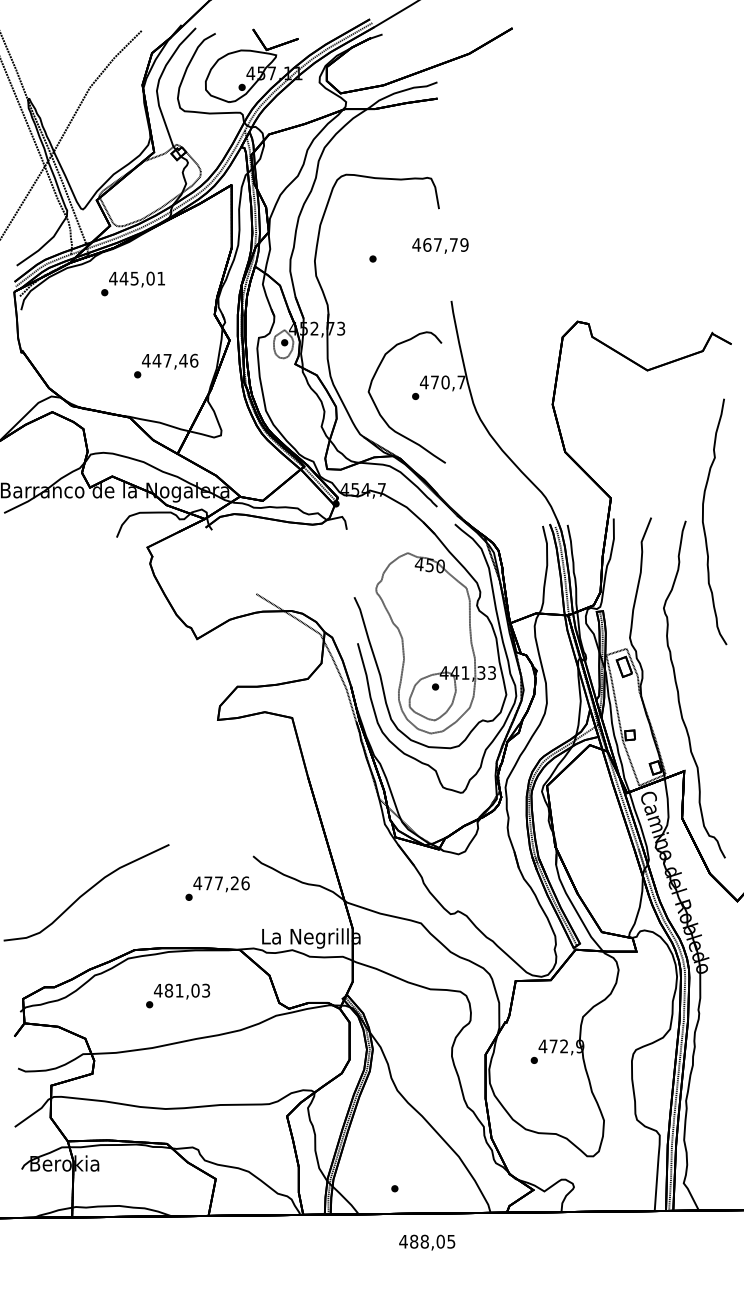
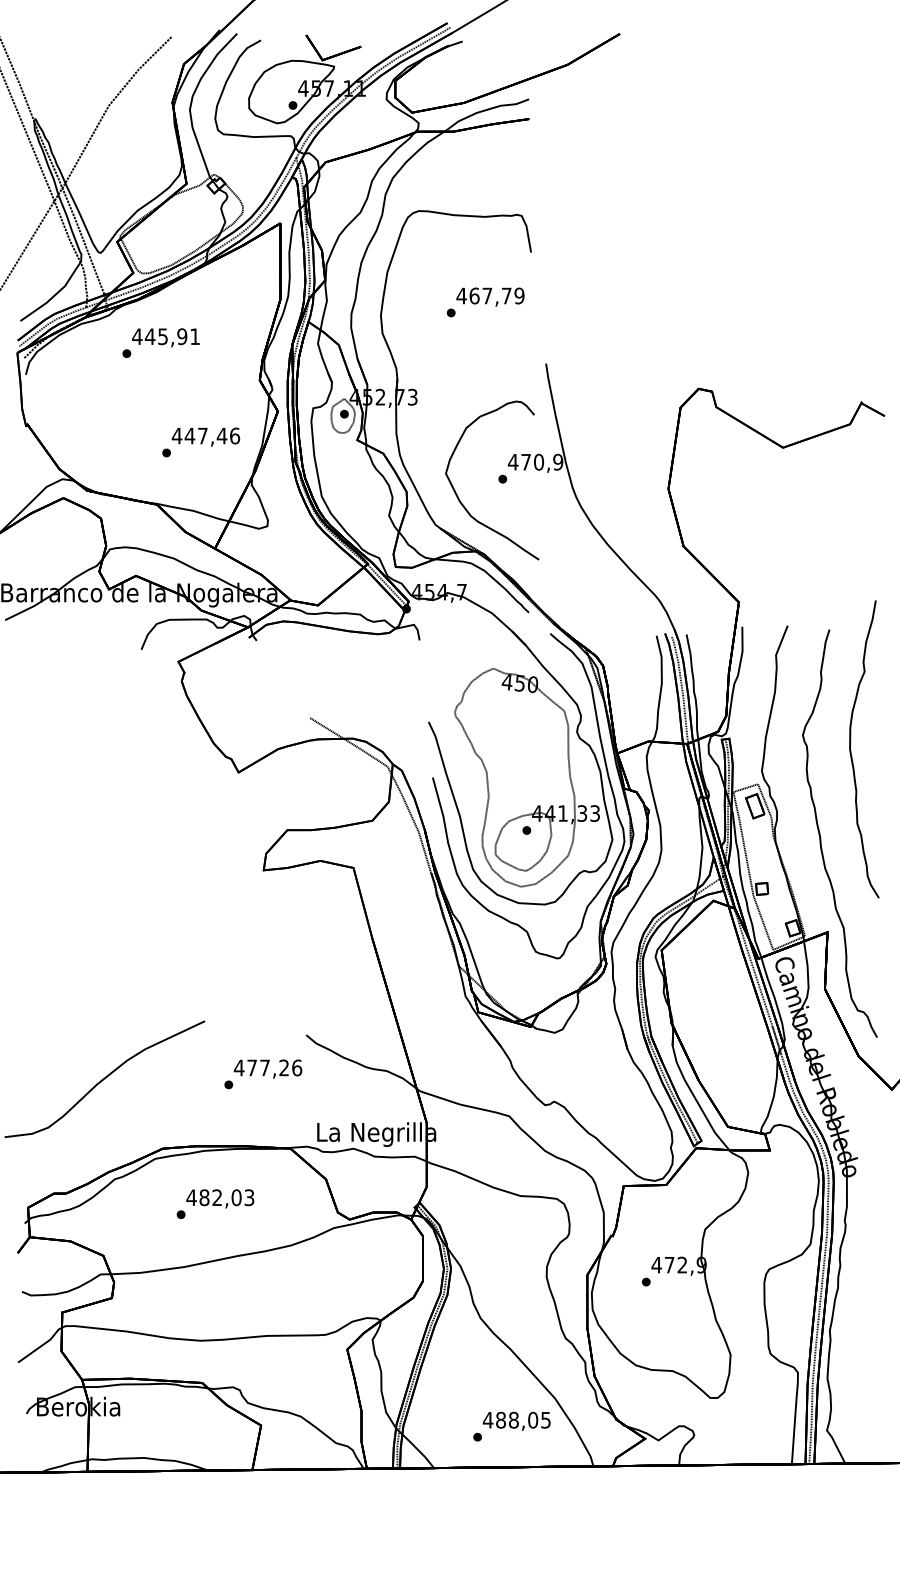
text: (440, 245) -> (490, 296), moved
text: (150, 278) -> (182, 336), 445,01 -> 445,91
text: (461, 382) -> (558, 462), 470,7 -> 470,9
curve: (704, 524) -> (852, 752), moved
text: (179, 990) -> (217, 1197), 481,03 -> 482,03
text: (427, 1242) -> (517, 1421), moved

